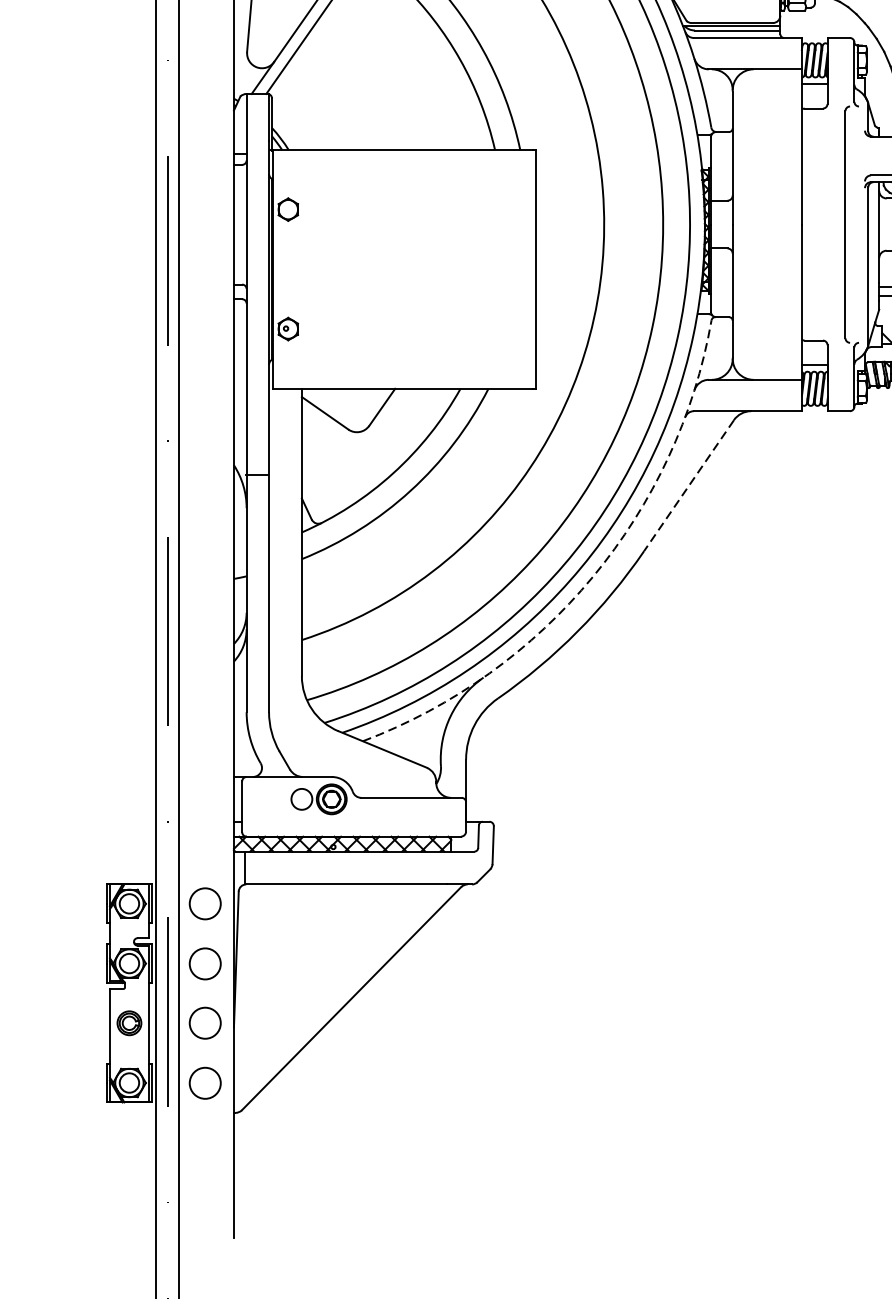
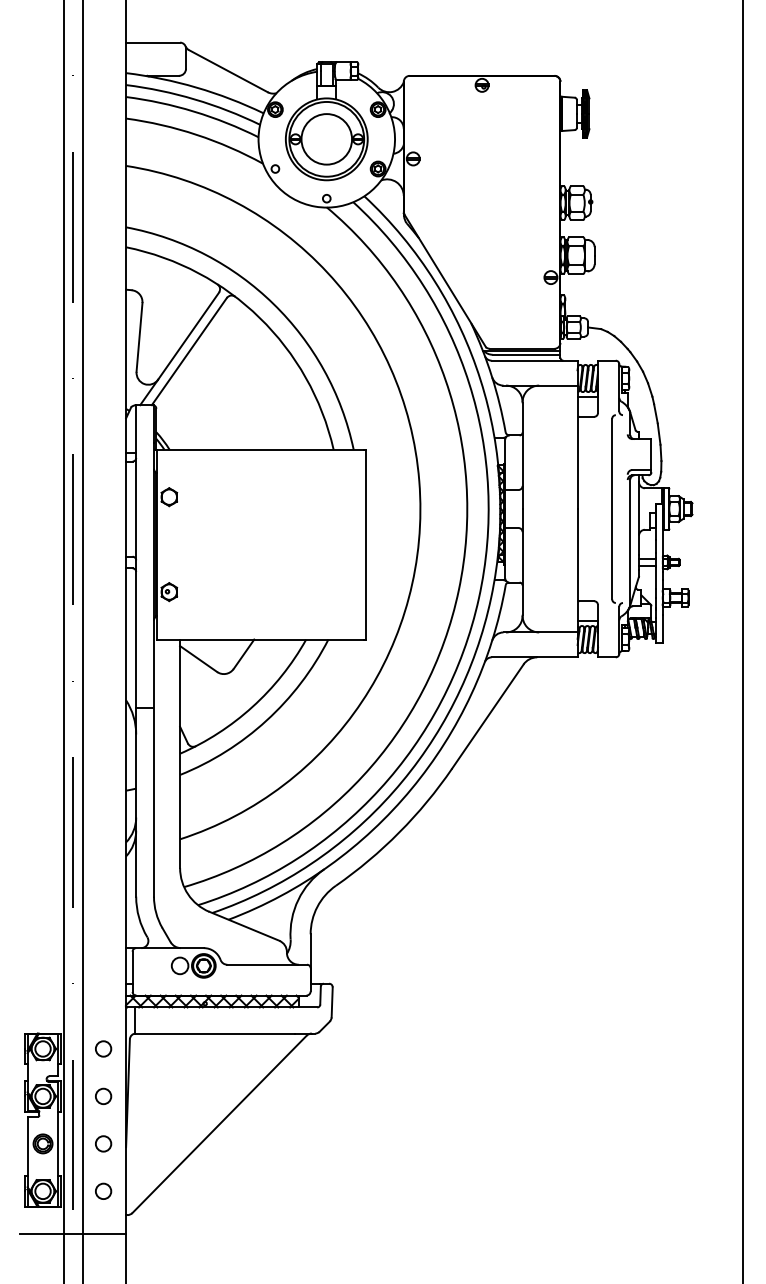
line: (688, 486) -> (487, 717), dashed -> solid
arc: (592, 577) -> (411, 789), dashed -> solid
circle: (205, 903) -> (103, 1048), size x0.62
circle: (205, 962) -> (103, 1095), size x0.62
circle: (205, 1022) -> (103, 1143), size x0.62
circle: (205, 1081) -> (103, 1190), size x0.62
line: (167, 1137) -> (73, 1234), added

